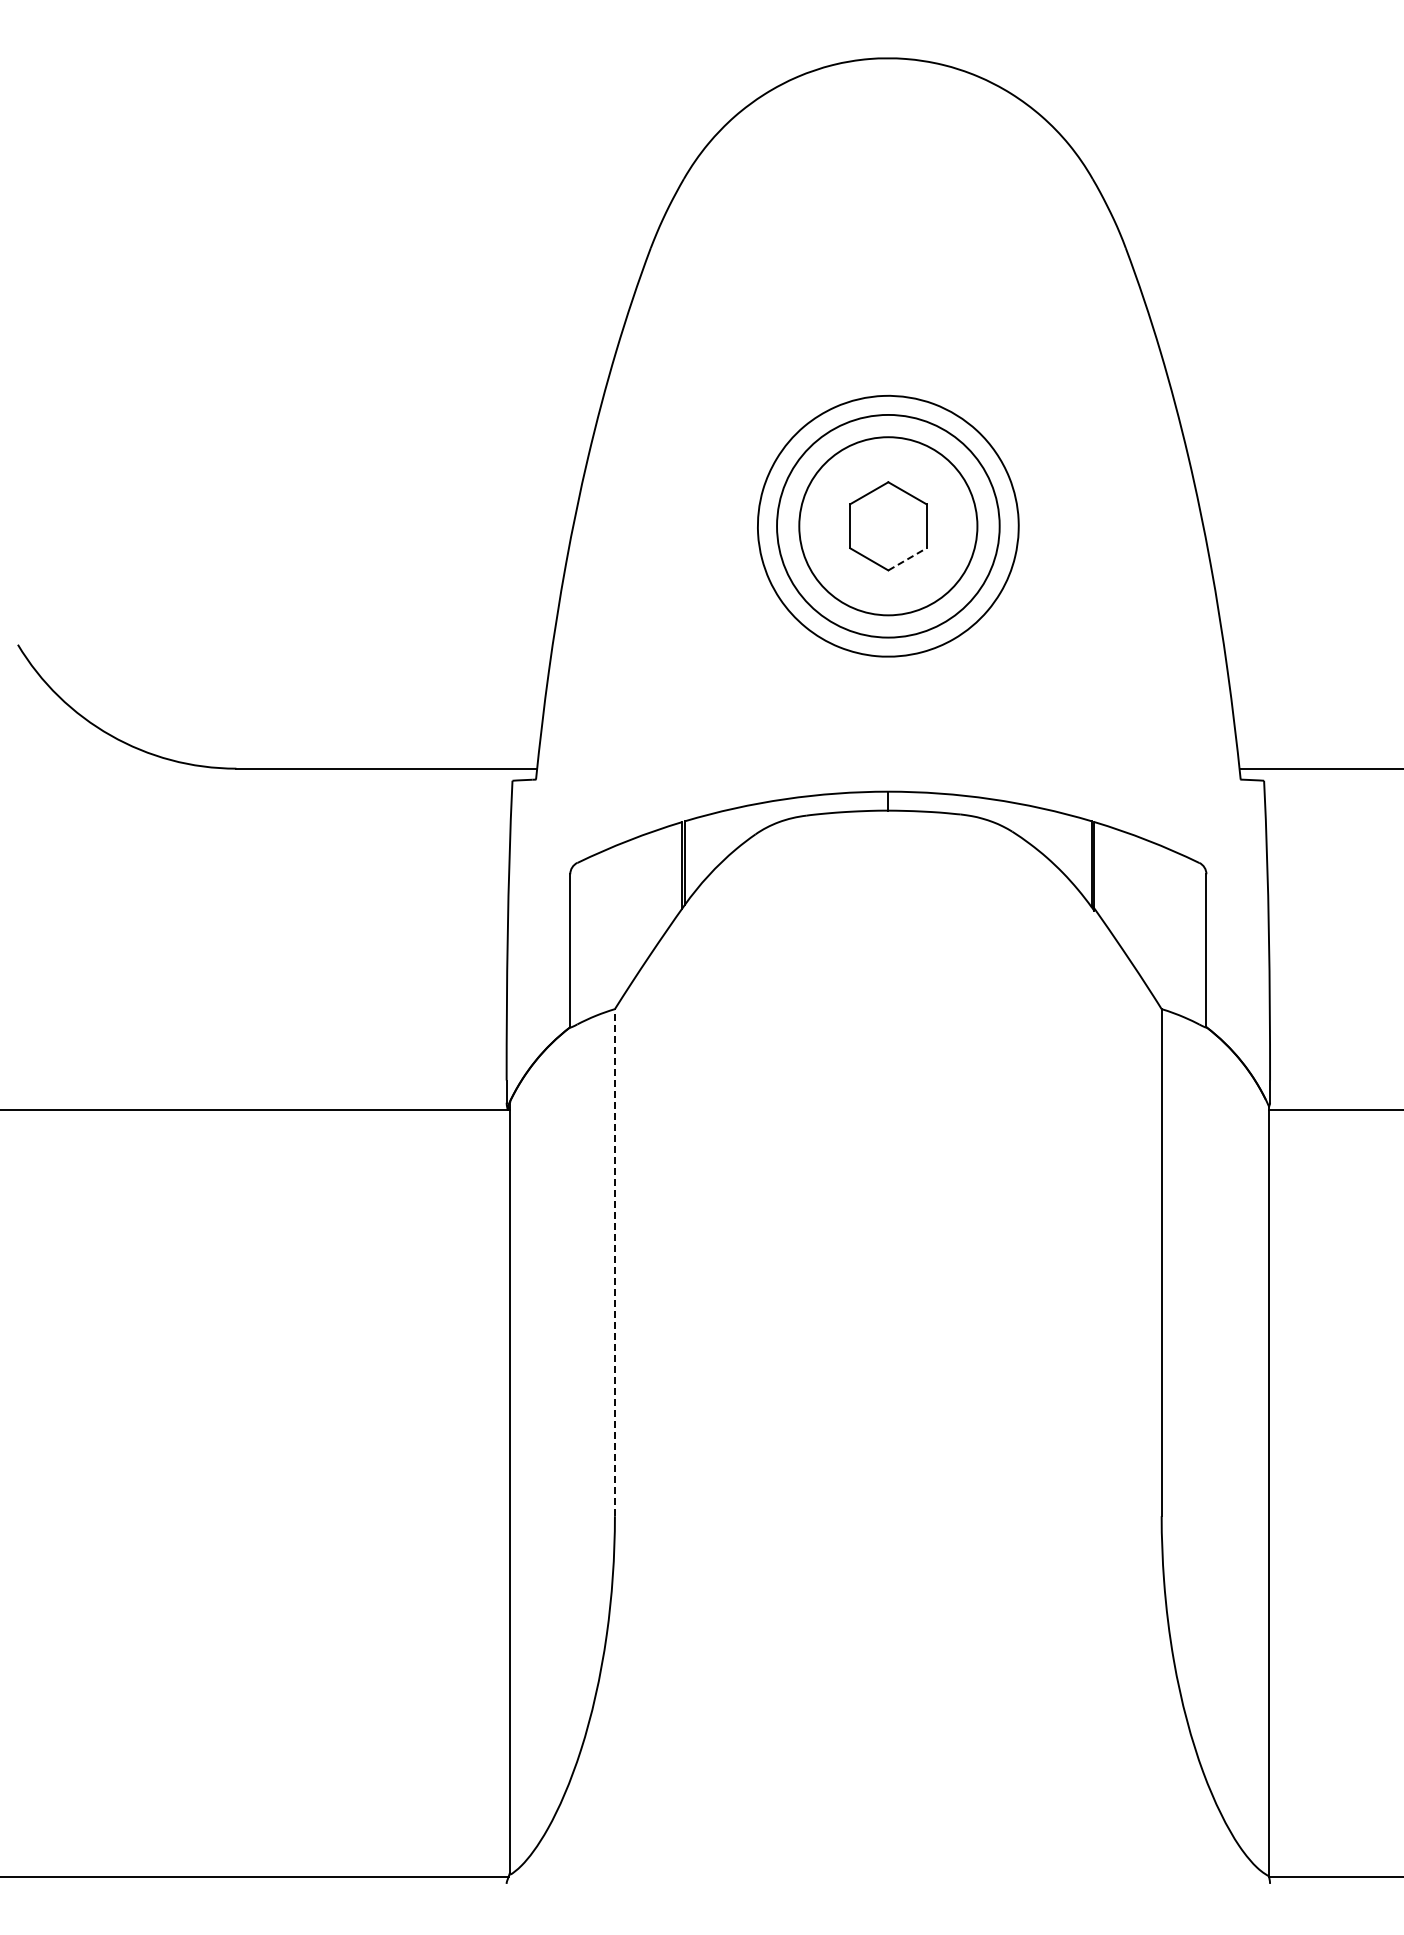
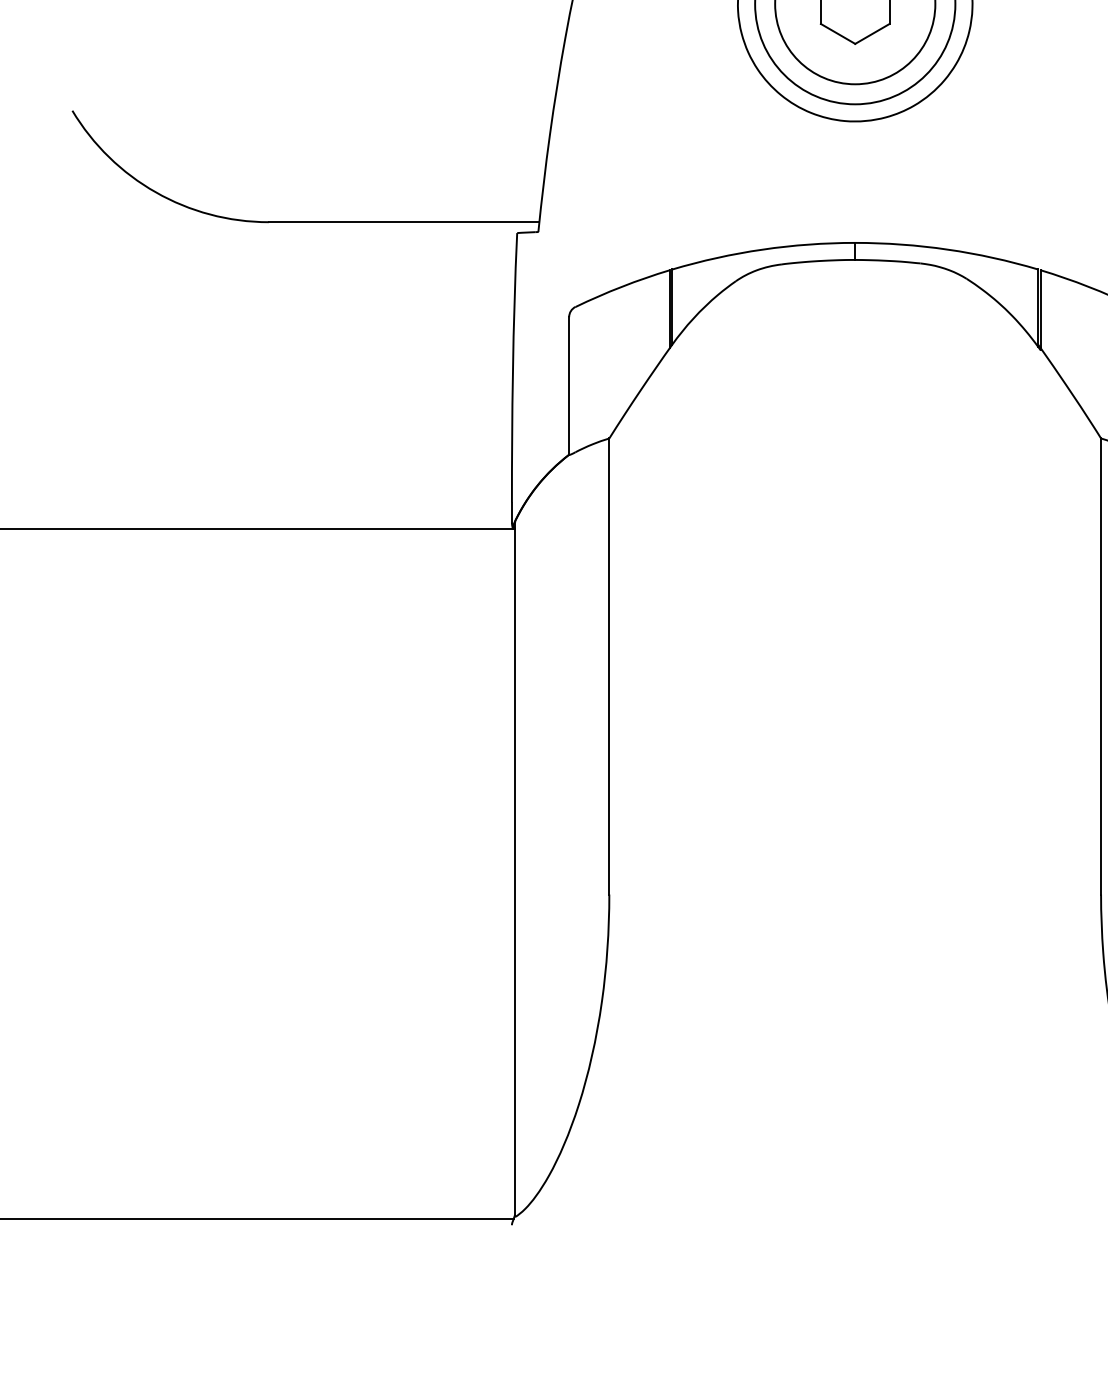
line: (907, 559) -> (872, 34), dashed -> solid
line: (614, 1262) -> (608, 666), dashed -> solid

